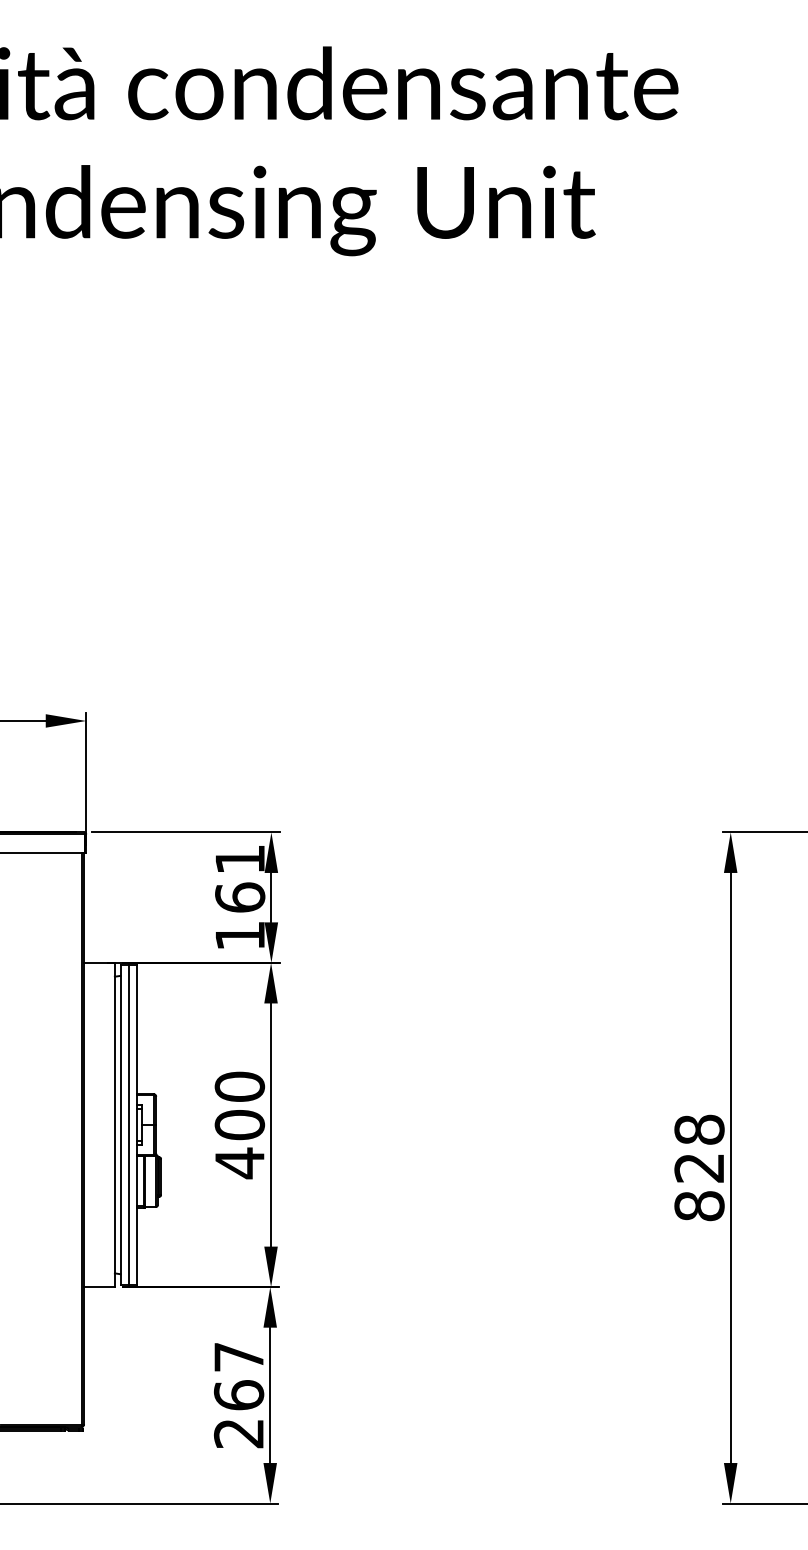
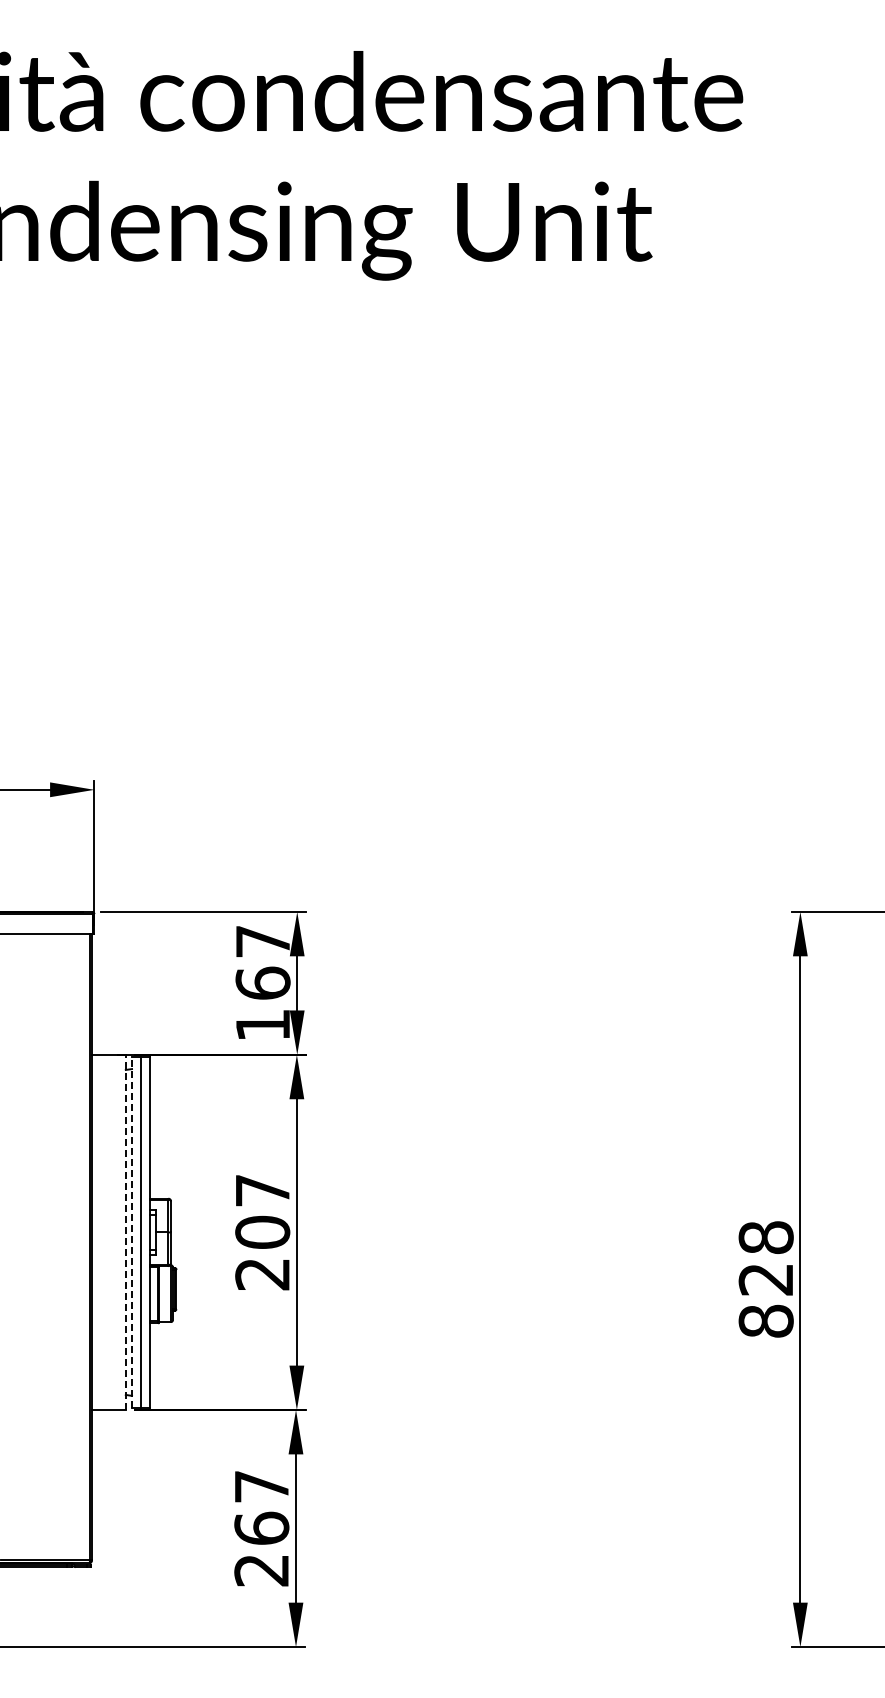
text: (239, 859) -> (262, 941), 161 -> 167
line: (121, 1124) -> (132, 1231), solid -> dashed
line: (114, 1125) -> (125, 1232), solid -> dashed
text: (239, 1125) -> (262, 1232), 400 -> 207

